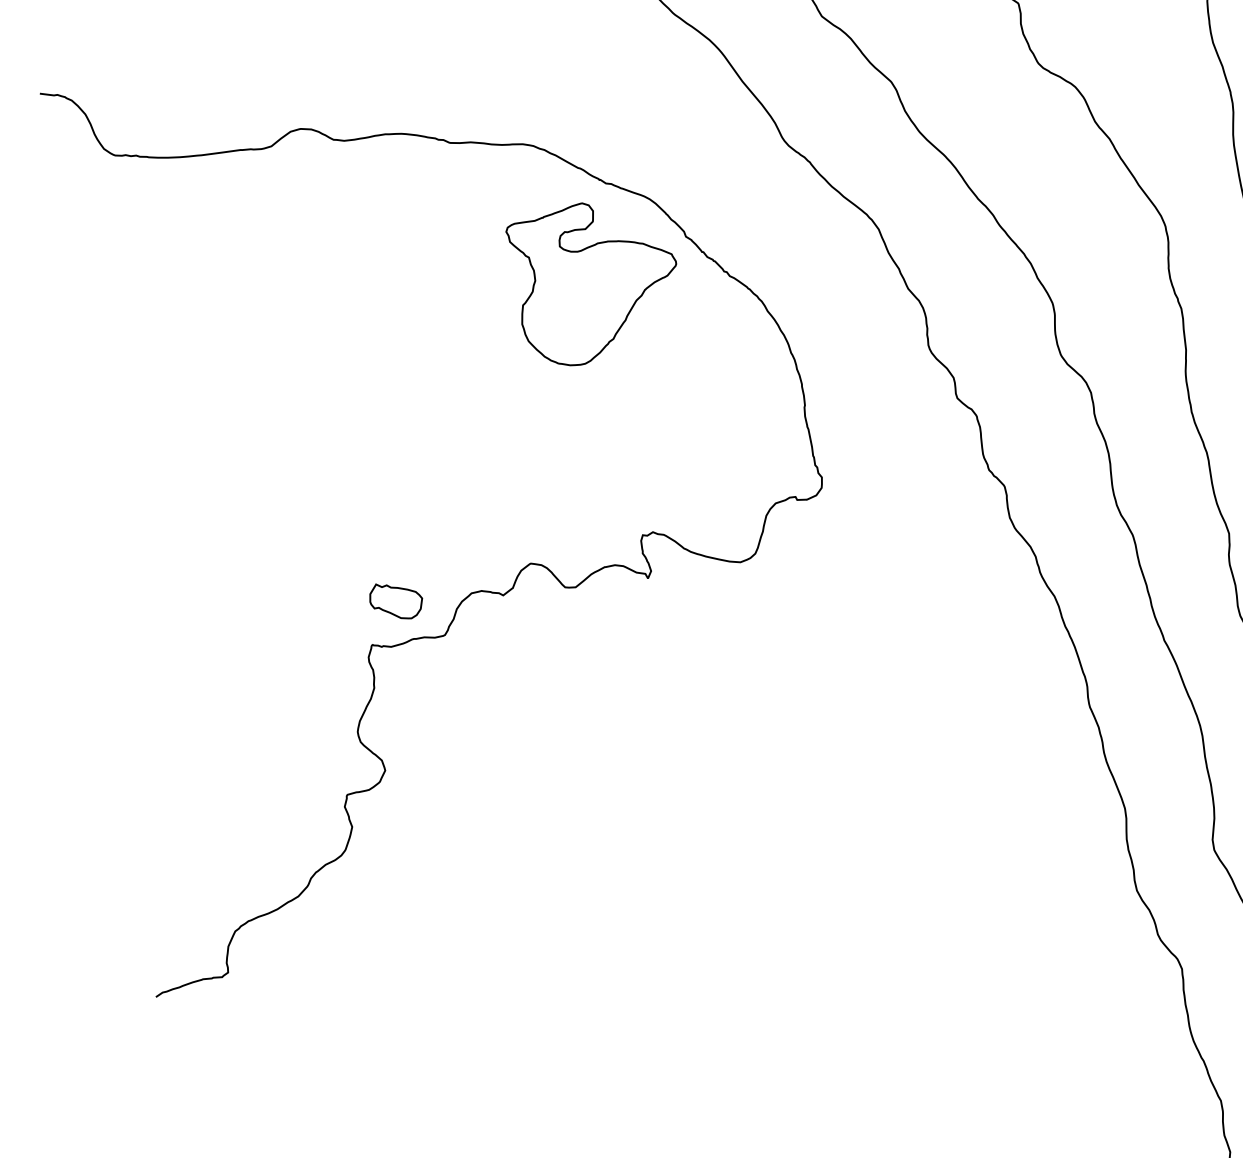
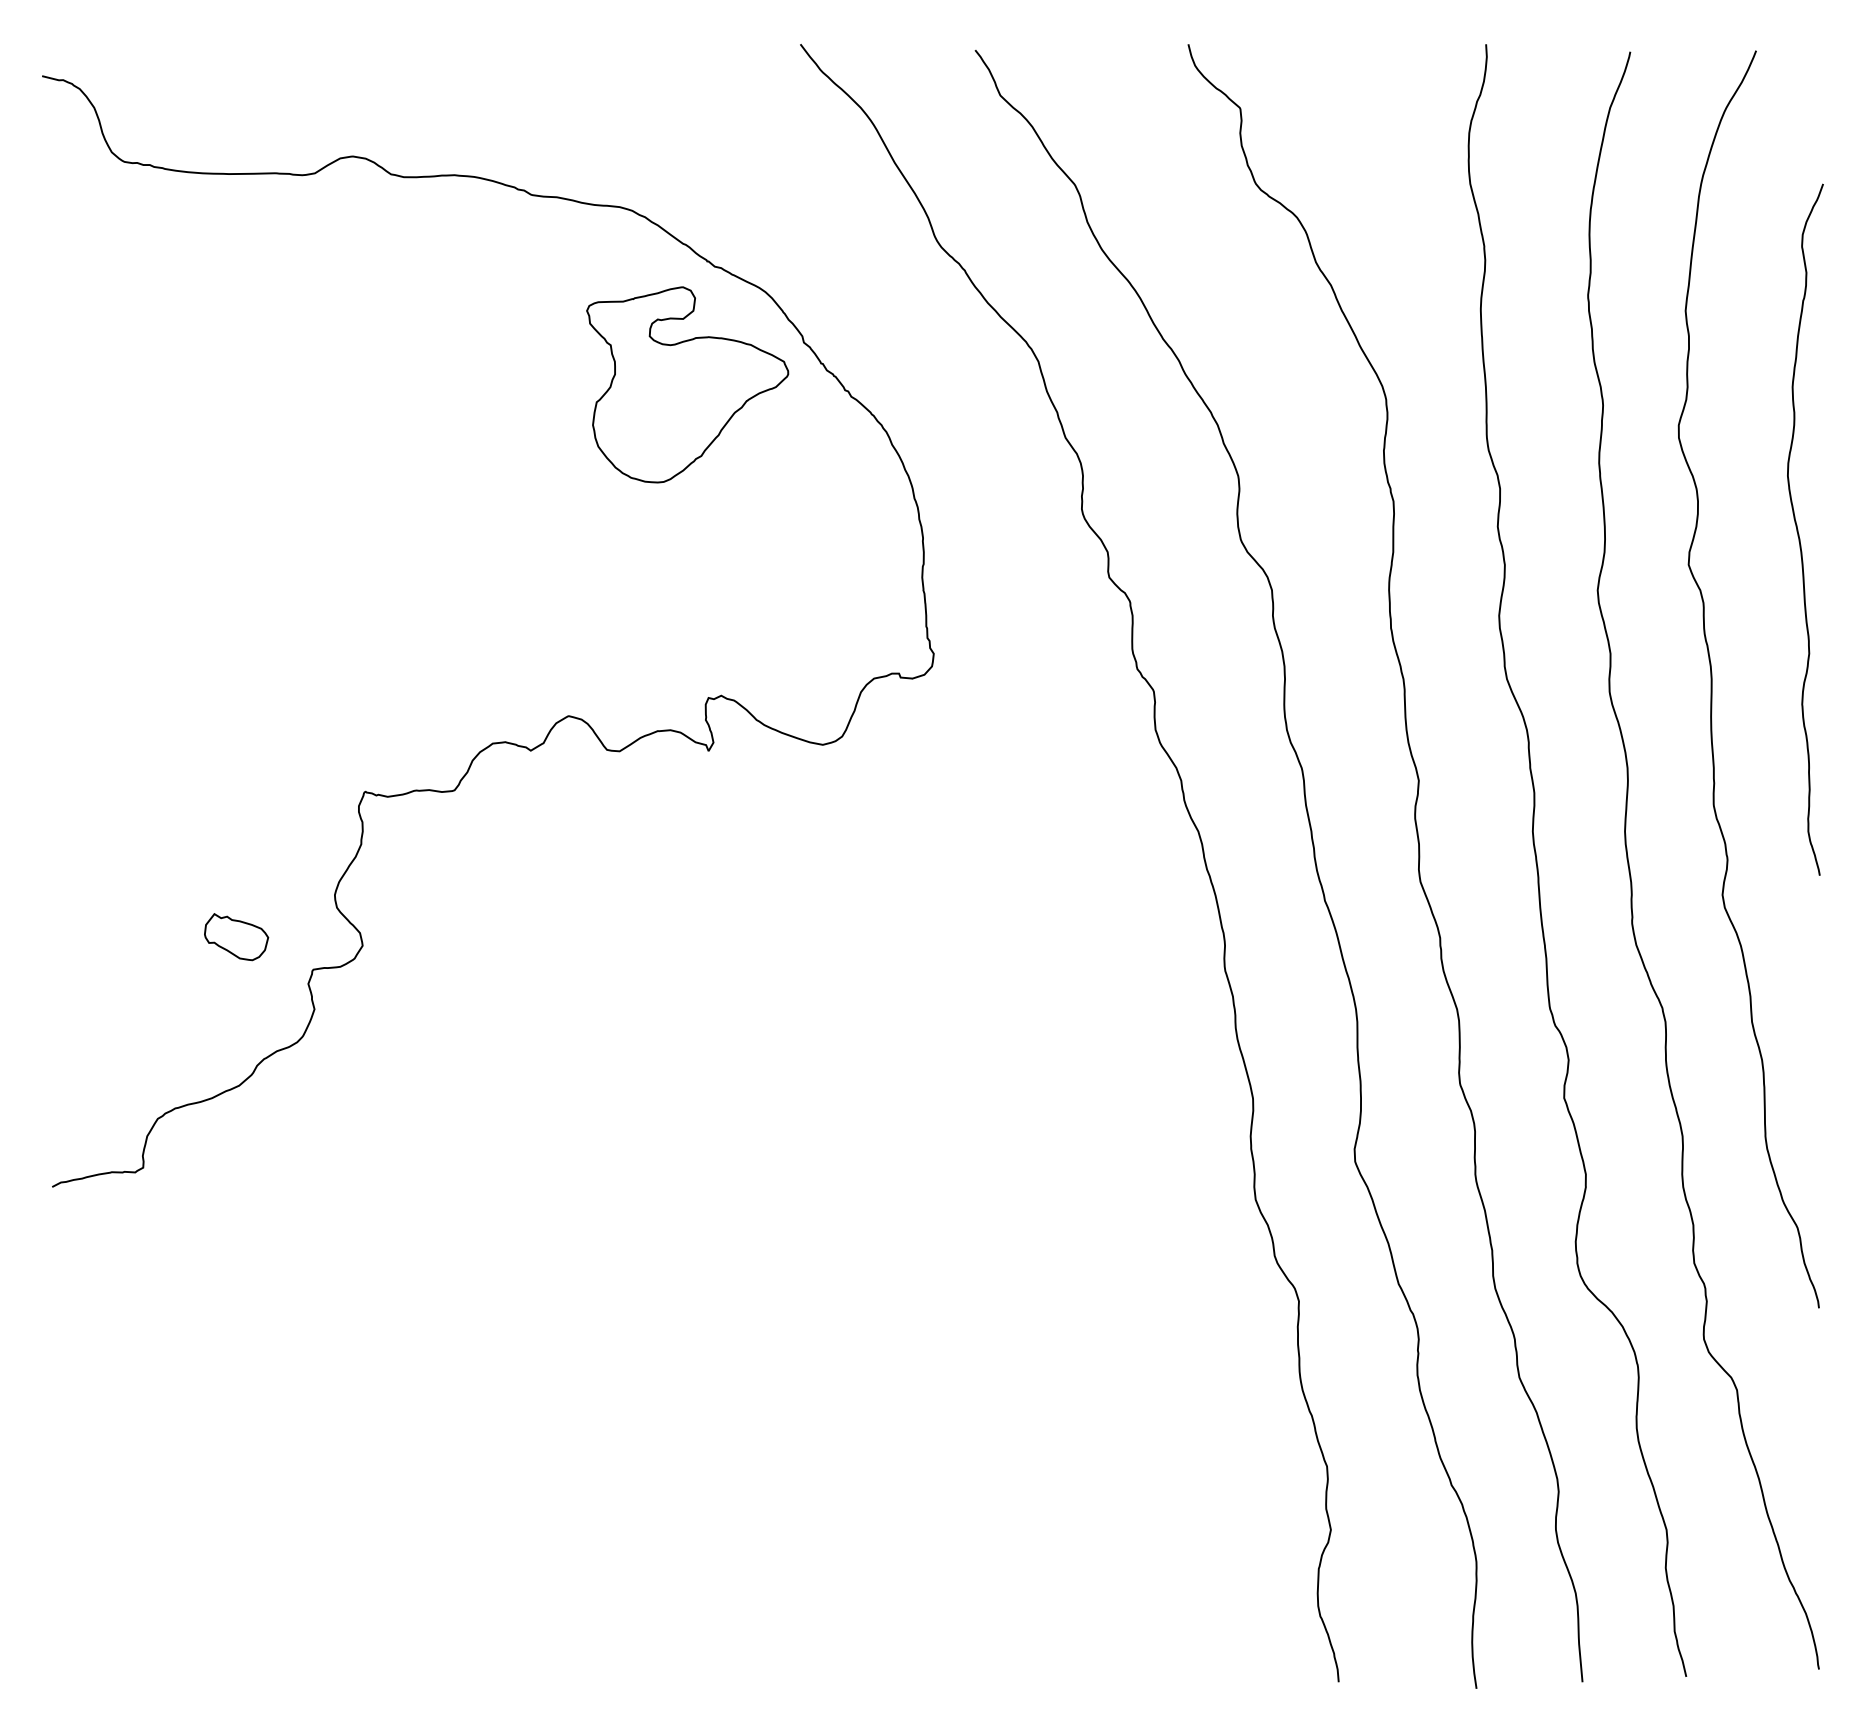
part: (396, 601) -> (236, 937), moved

